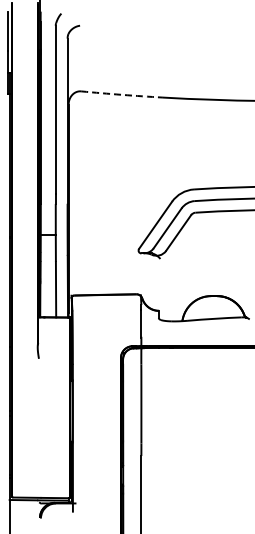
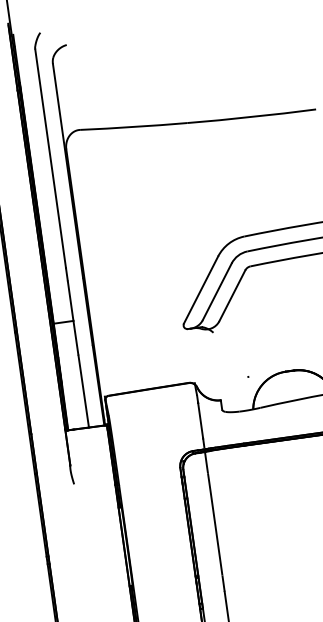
arc: (122, 94) -> (134, 126), dashed -> solid

